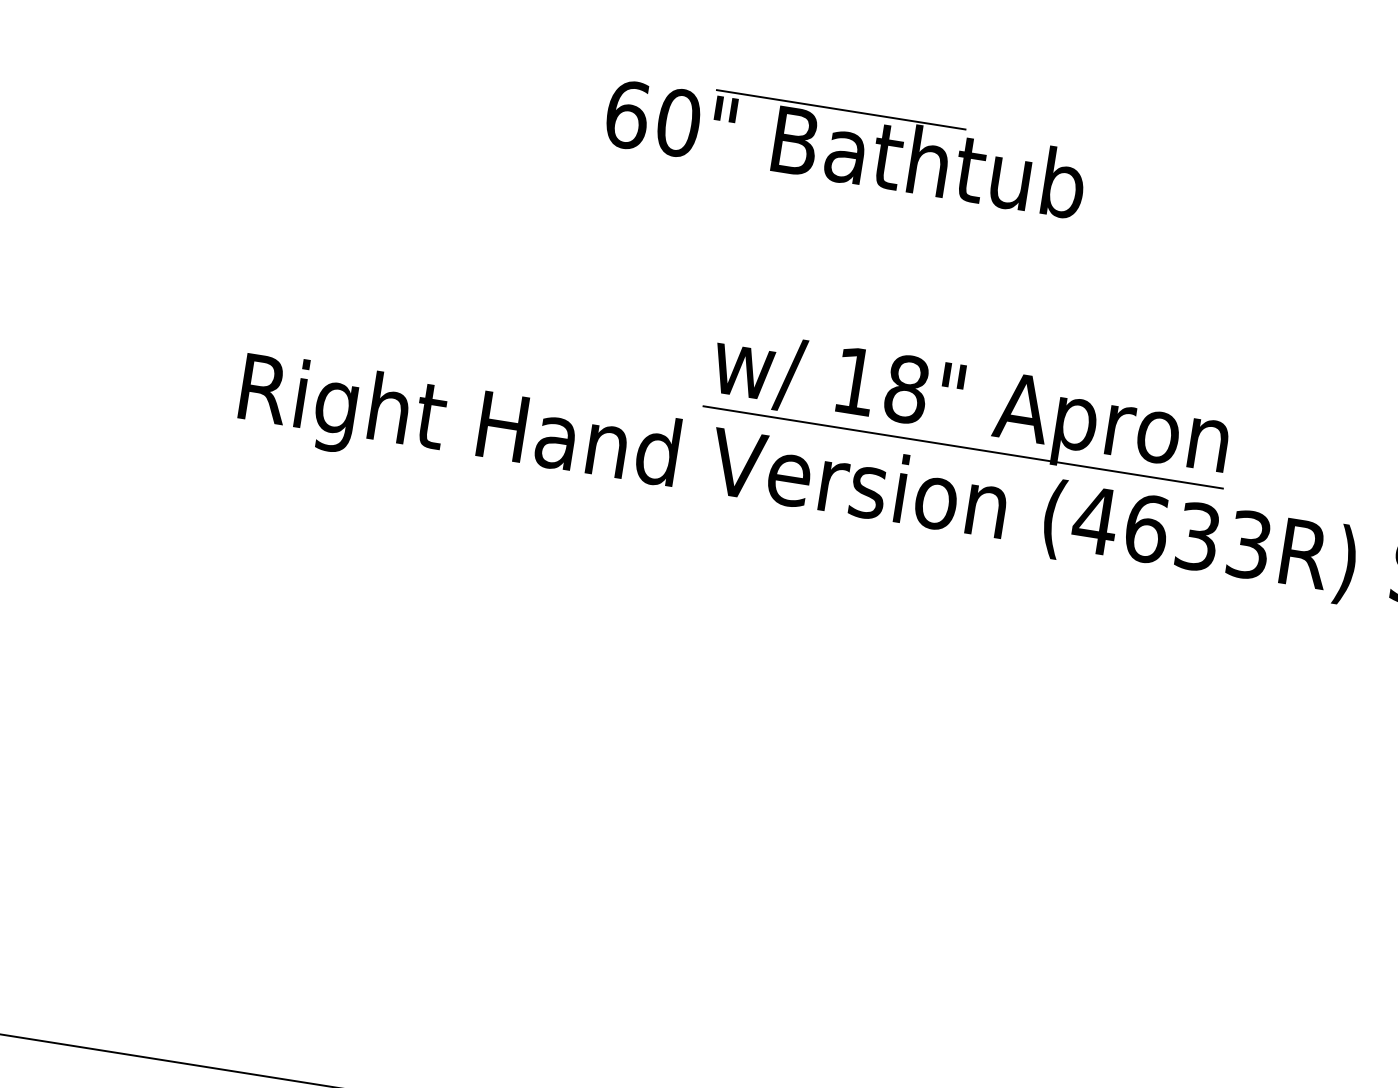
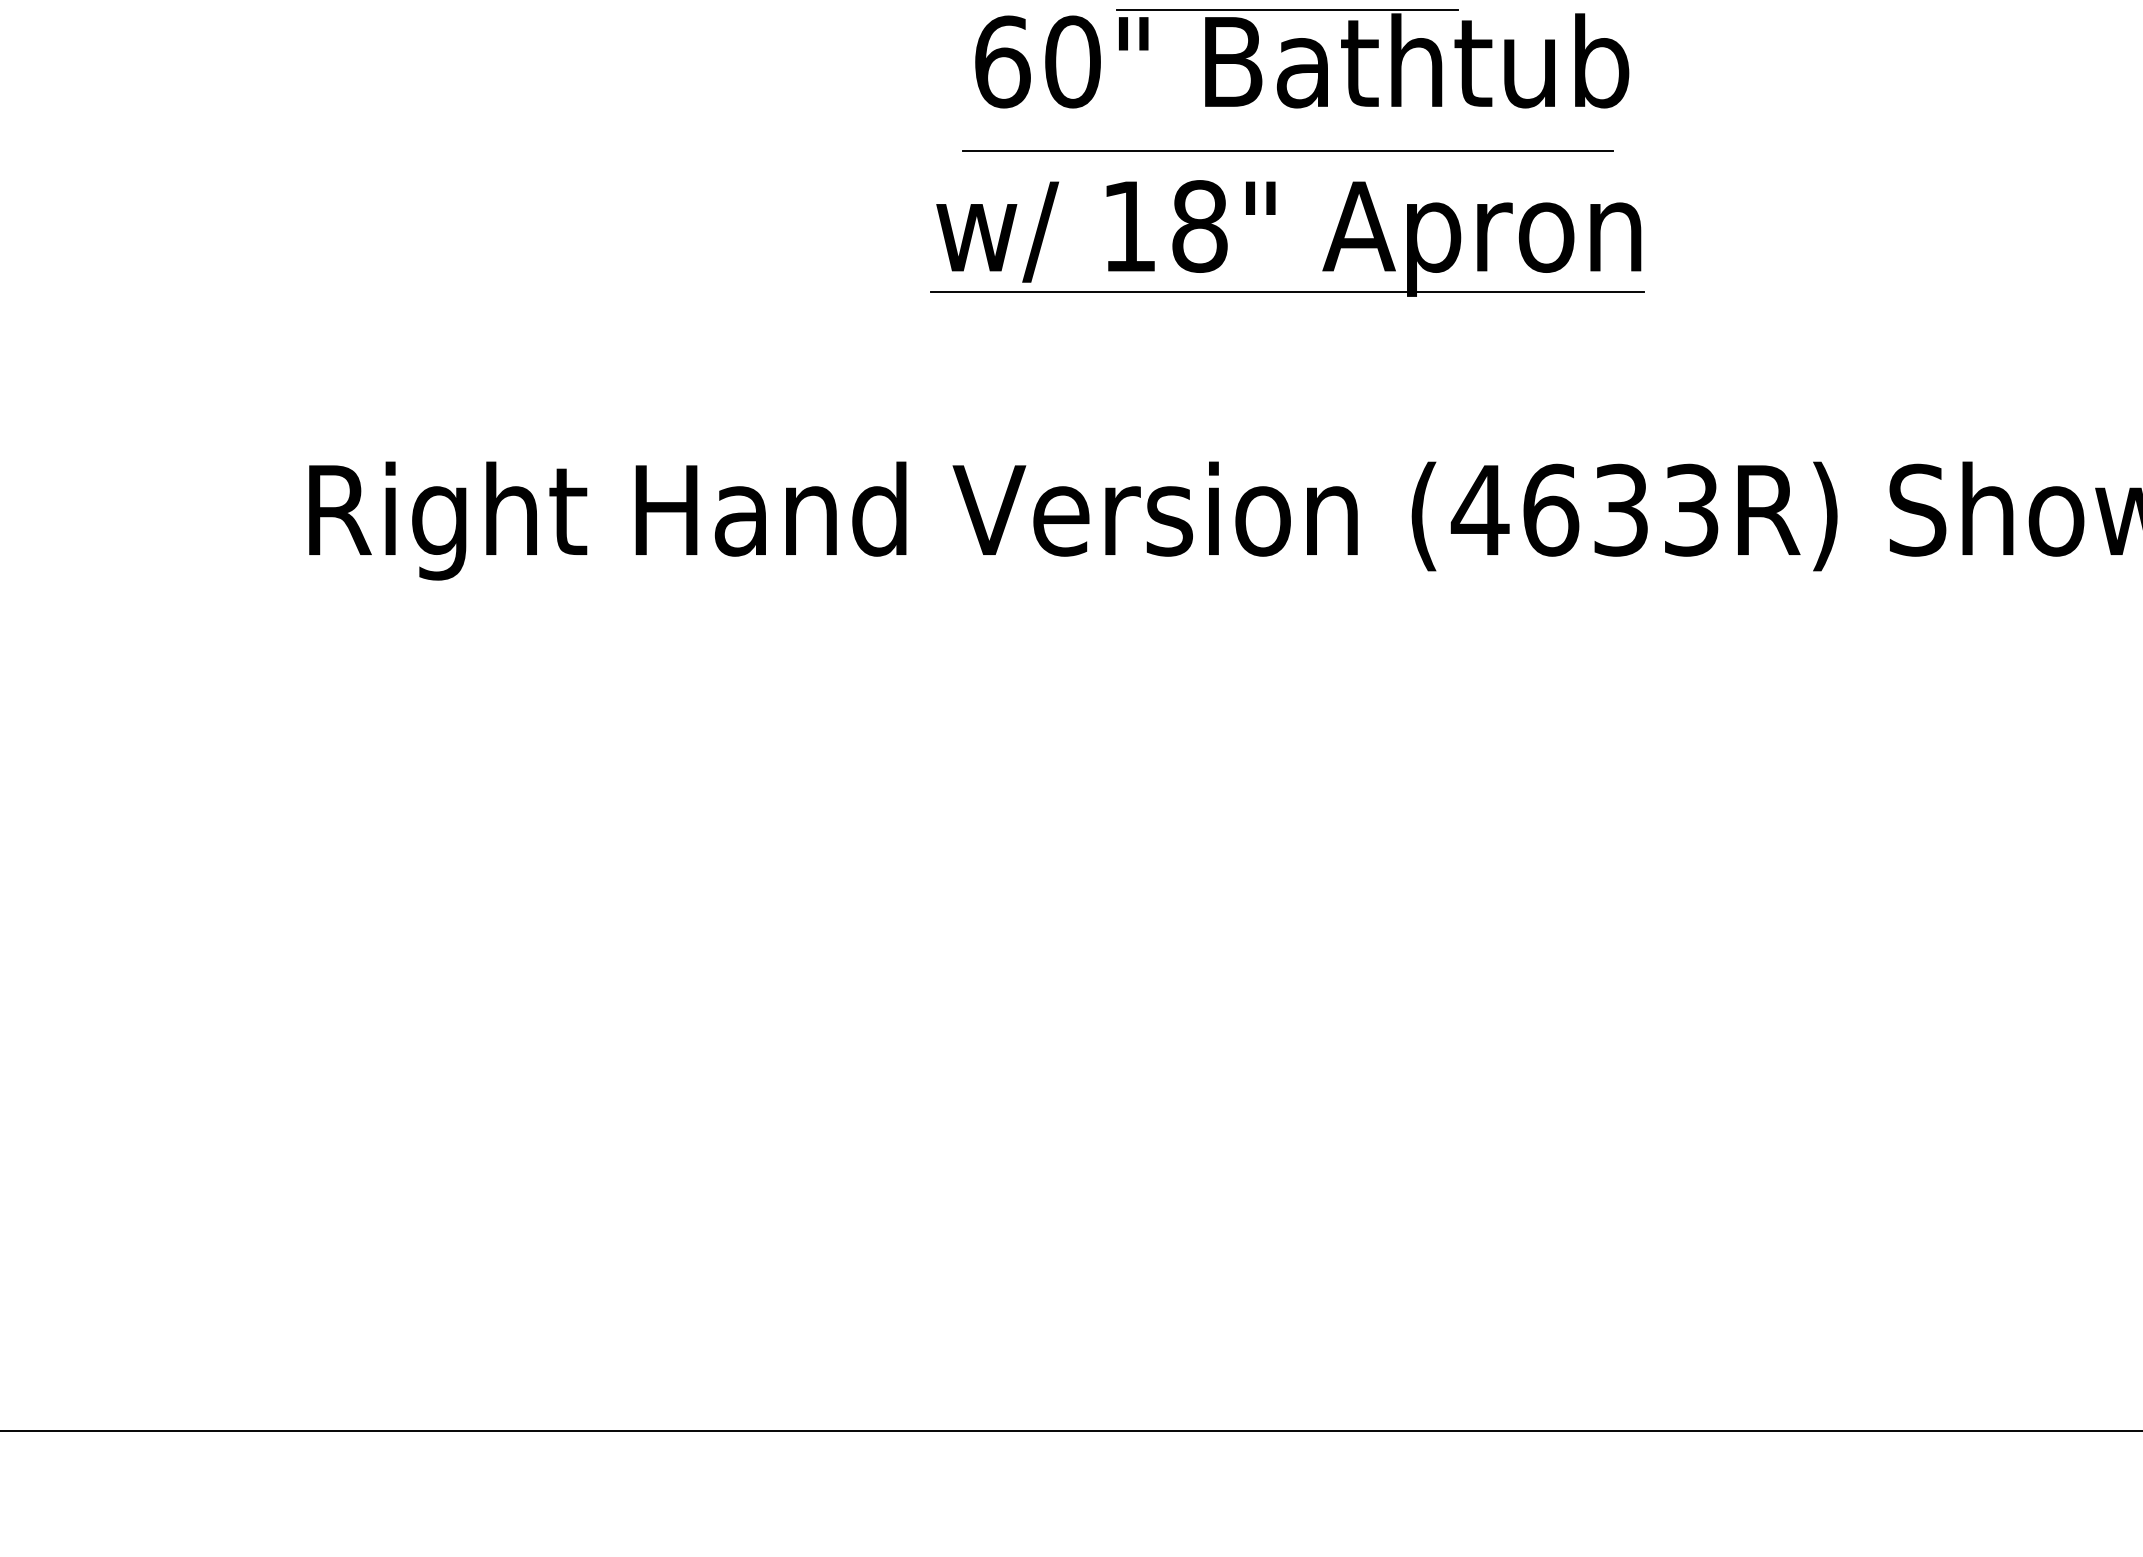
part: (846, 146) -> (1302, 58), moved
line: (996, 237) -> (1287, 151), added
part: (963, 389) -> (1275, 214), moved

